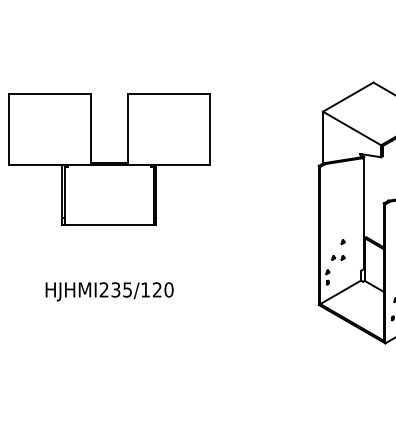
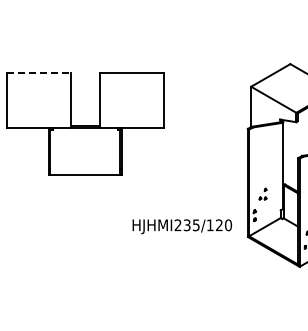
line: (49, 93) -> (38, 72), solid -> dashed
part: (337, 249) -> (262, 193), size x0.7
text: (108, 291) -> (181, 226), moved

